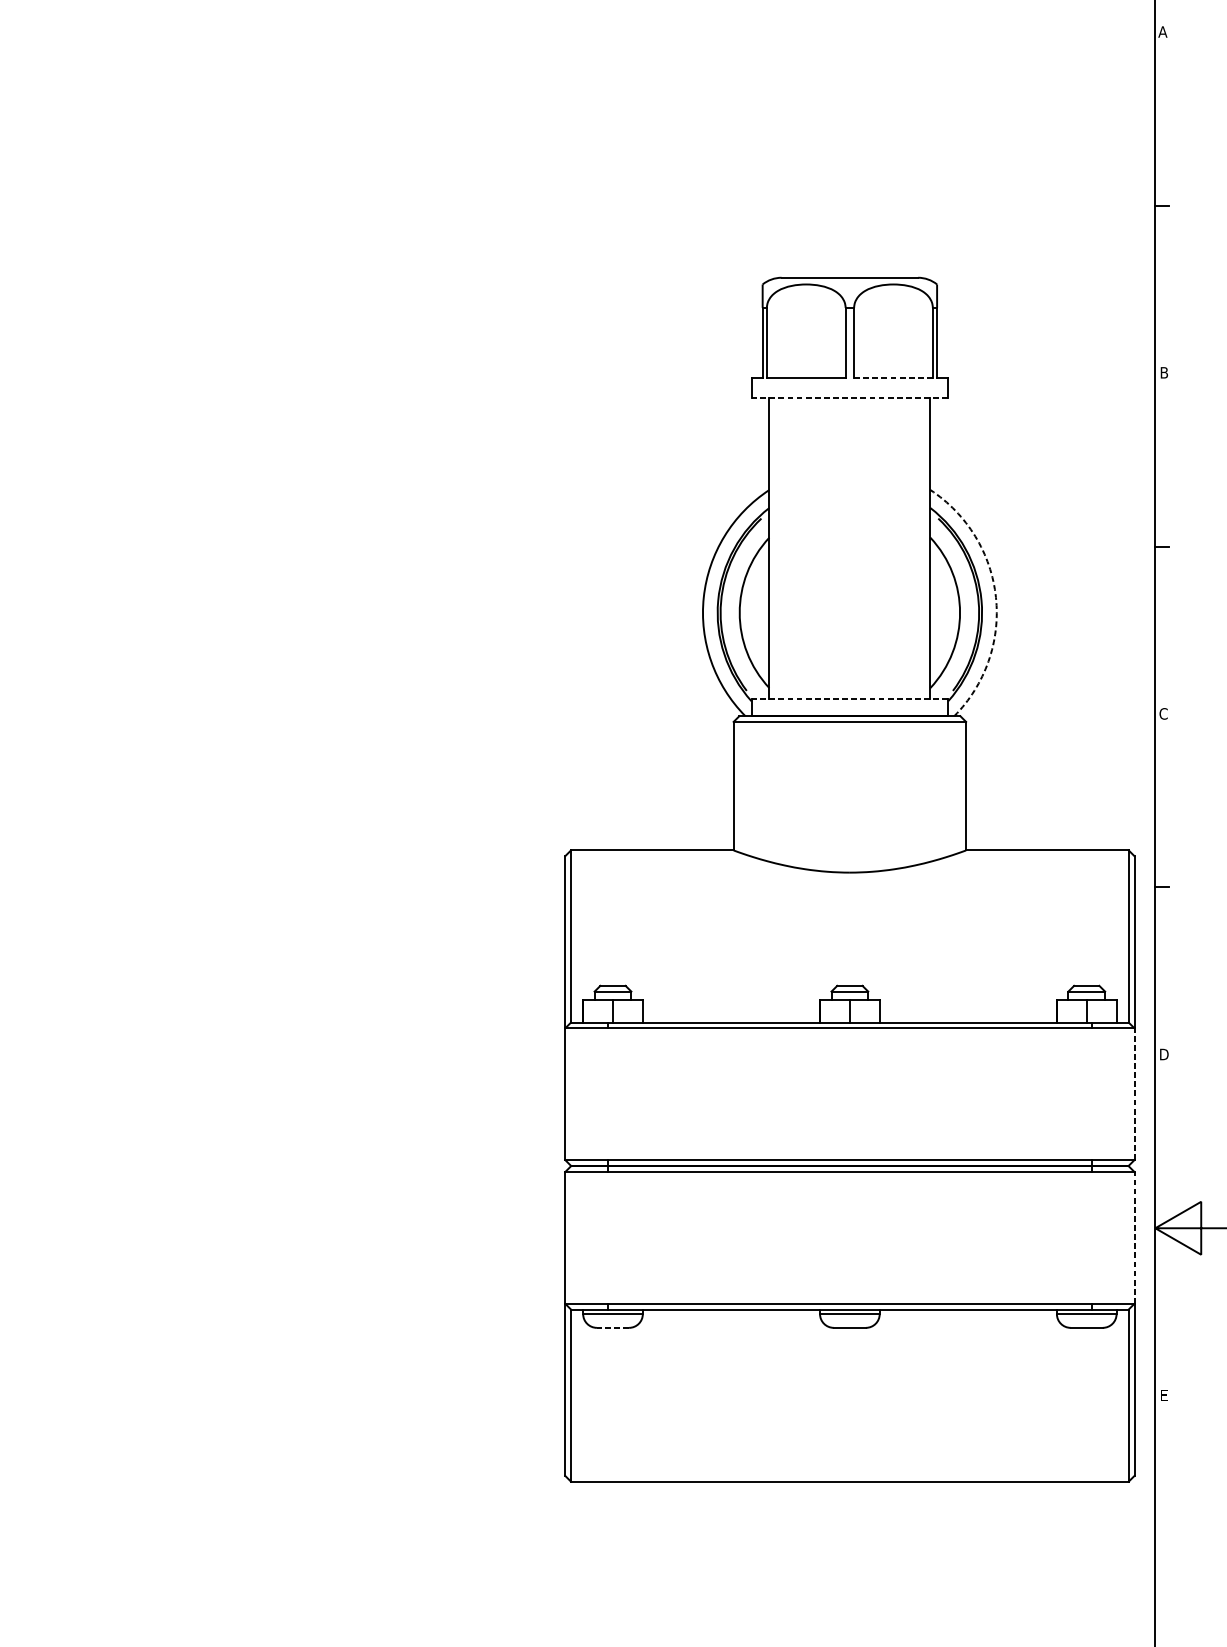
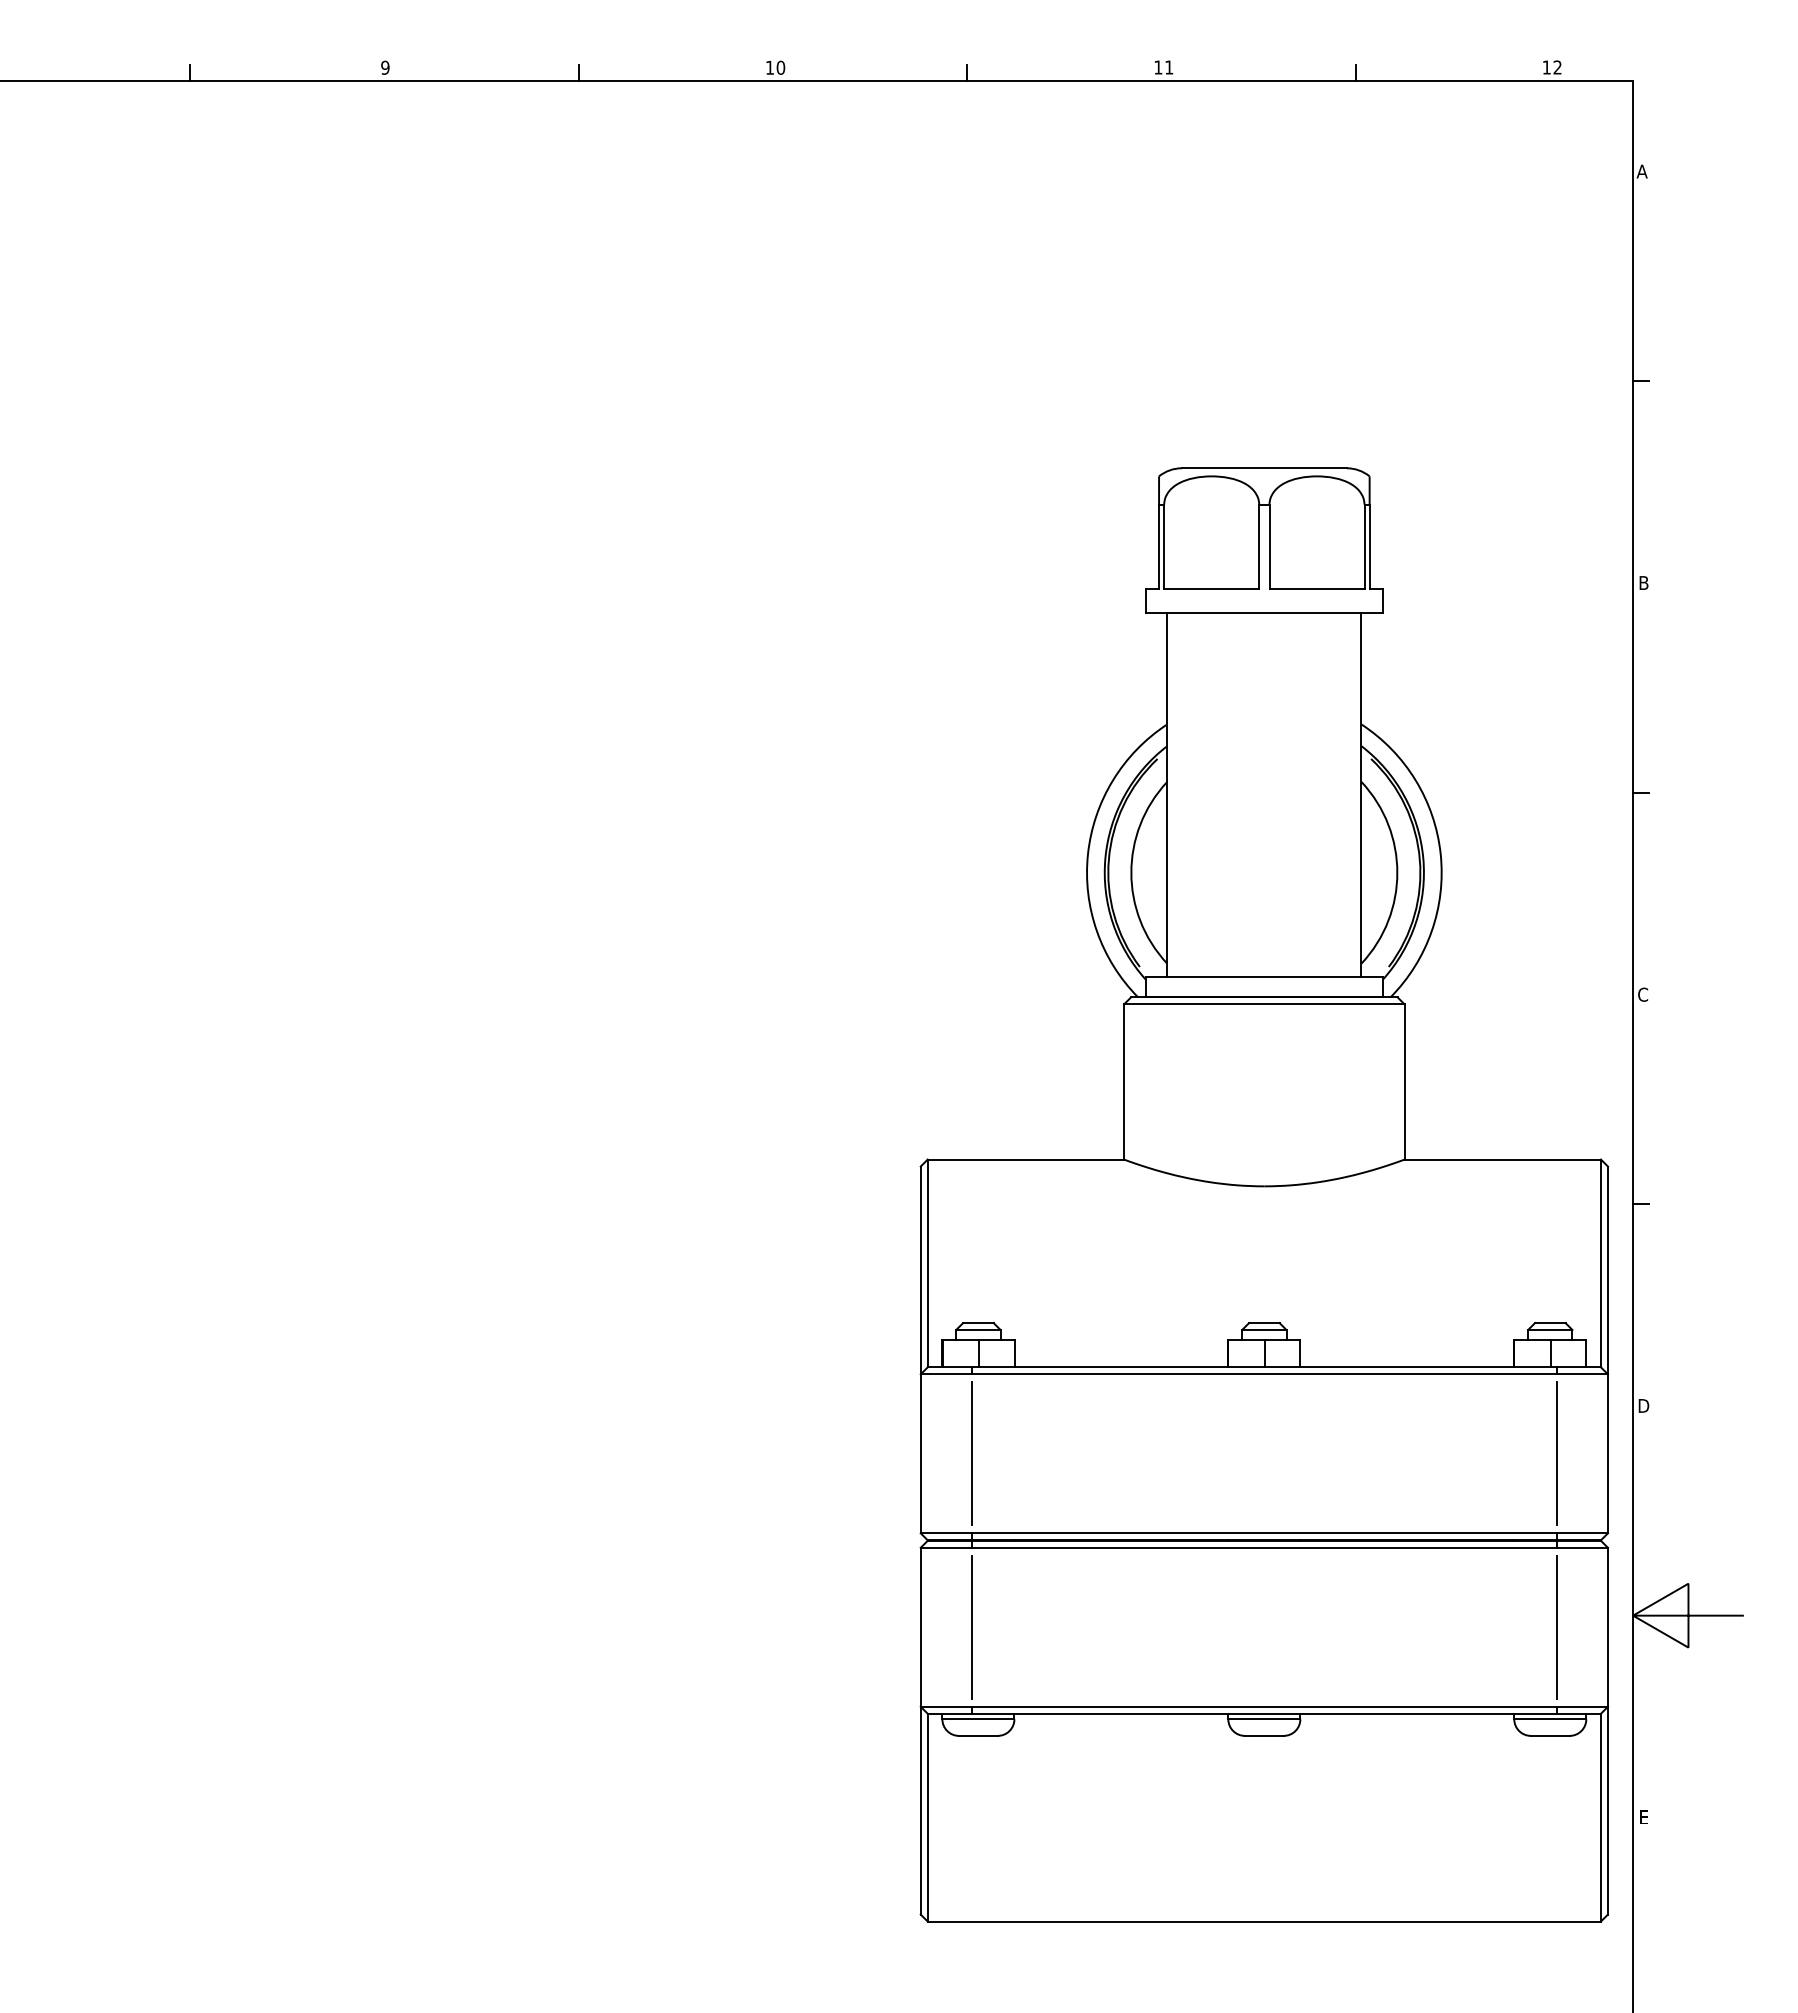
line: (893, 378) -> (1316, 589), dashed -> solid
line: (850, 398) -> (1264, 613), dashed -> solid
arc: (995, 597) -> (1440, 854), dashed -> solid
line: (850, 698) -> (1264, 976), dashed -> solid
line: (607, 1093) -> (971, 1453), added
line: (1091, 1093) -> (1556, 1453), added
line: (1134, 1093) -> (1607, 1453), dashed -> solid
line: (607, 1237) -> (971, 1626), added
line: (1091, 1237) -> (1556, 1626), added
line: (1134, 1238) -> (1607, 1627), dashed -> solid
line: (612, 1327) -> (977, 1735), dashed -> solid

